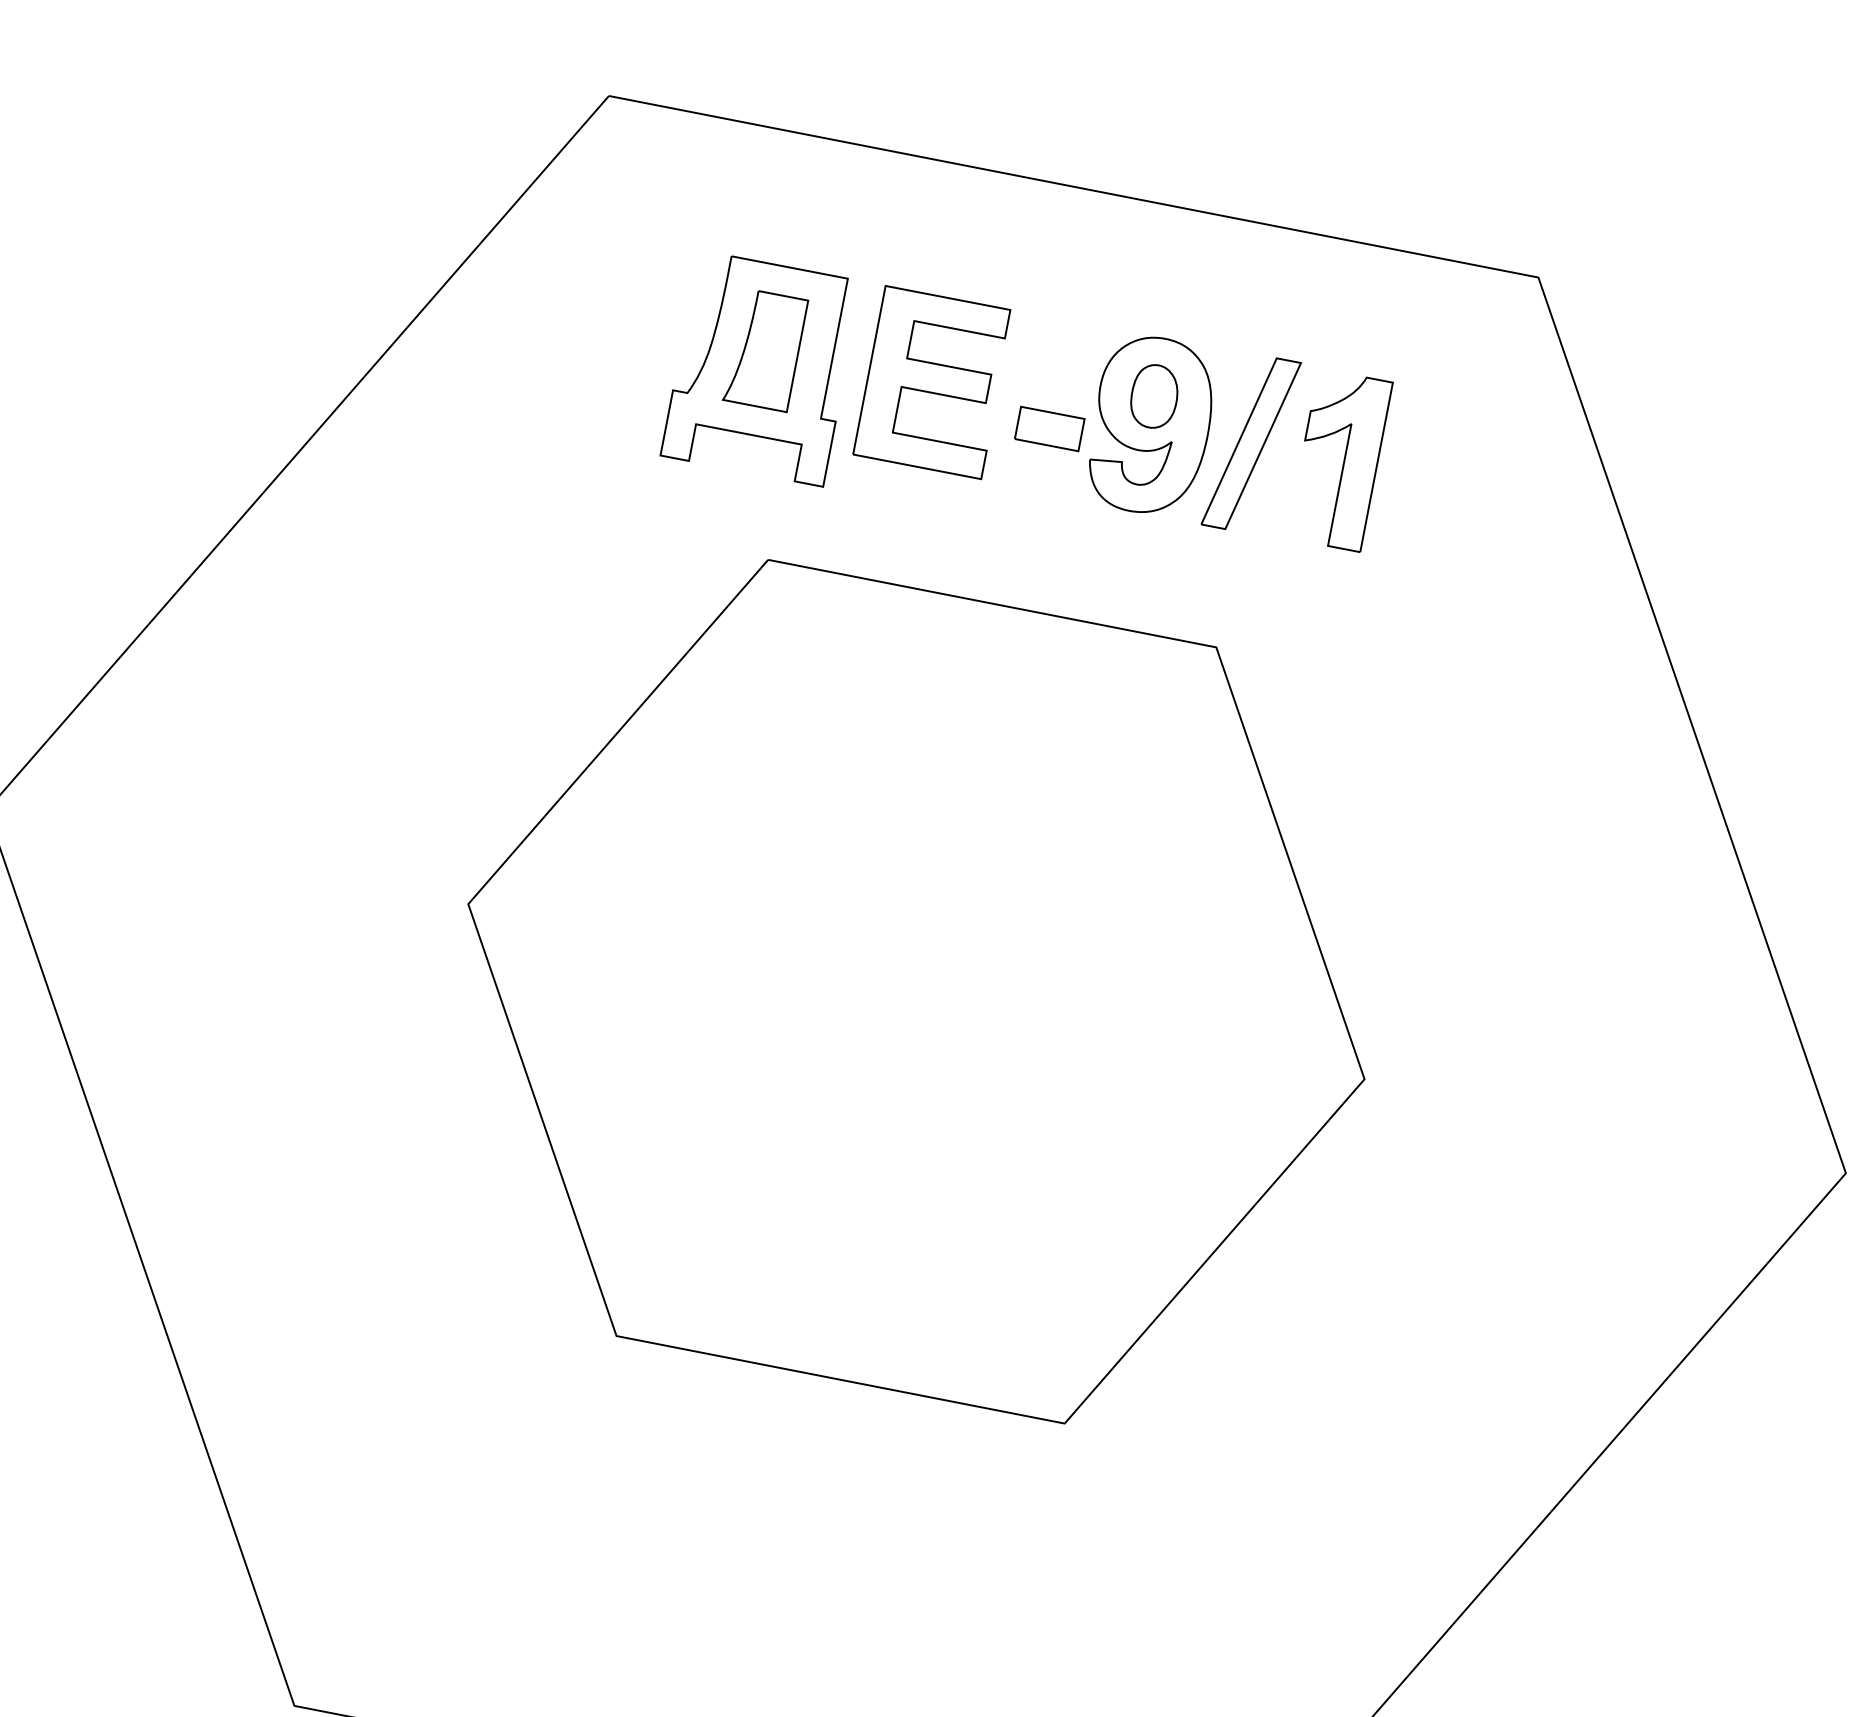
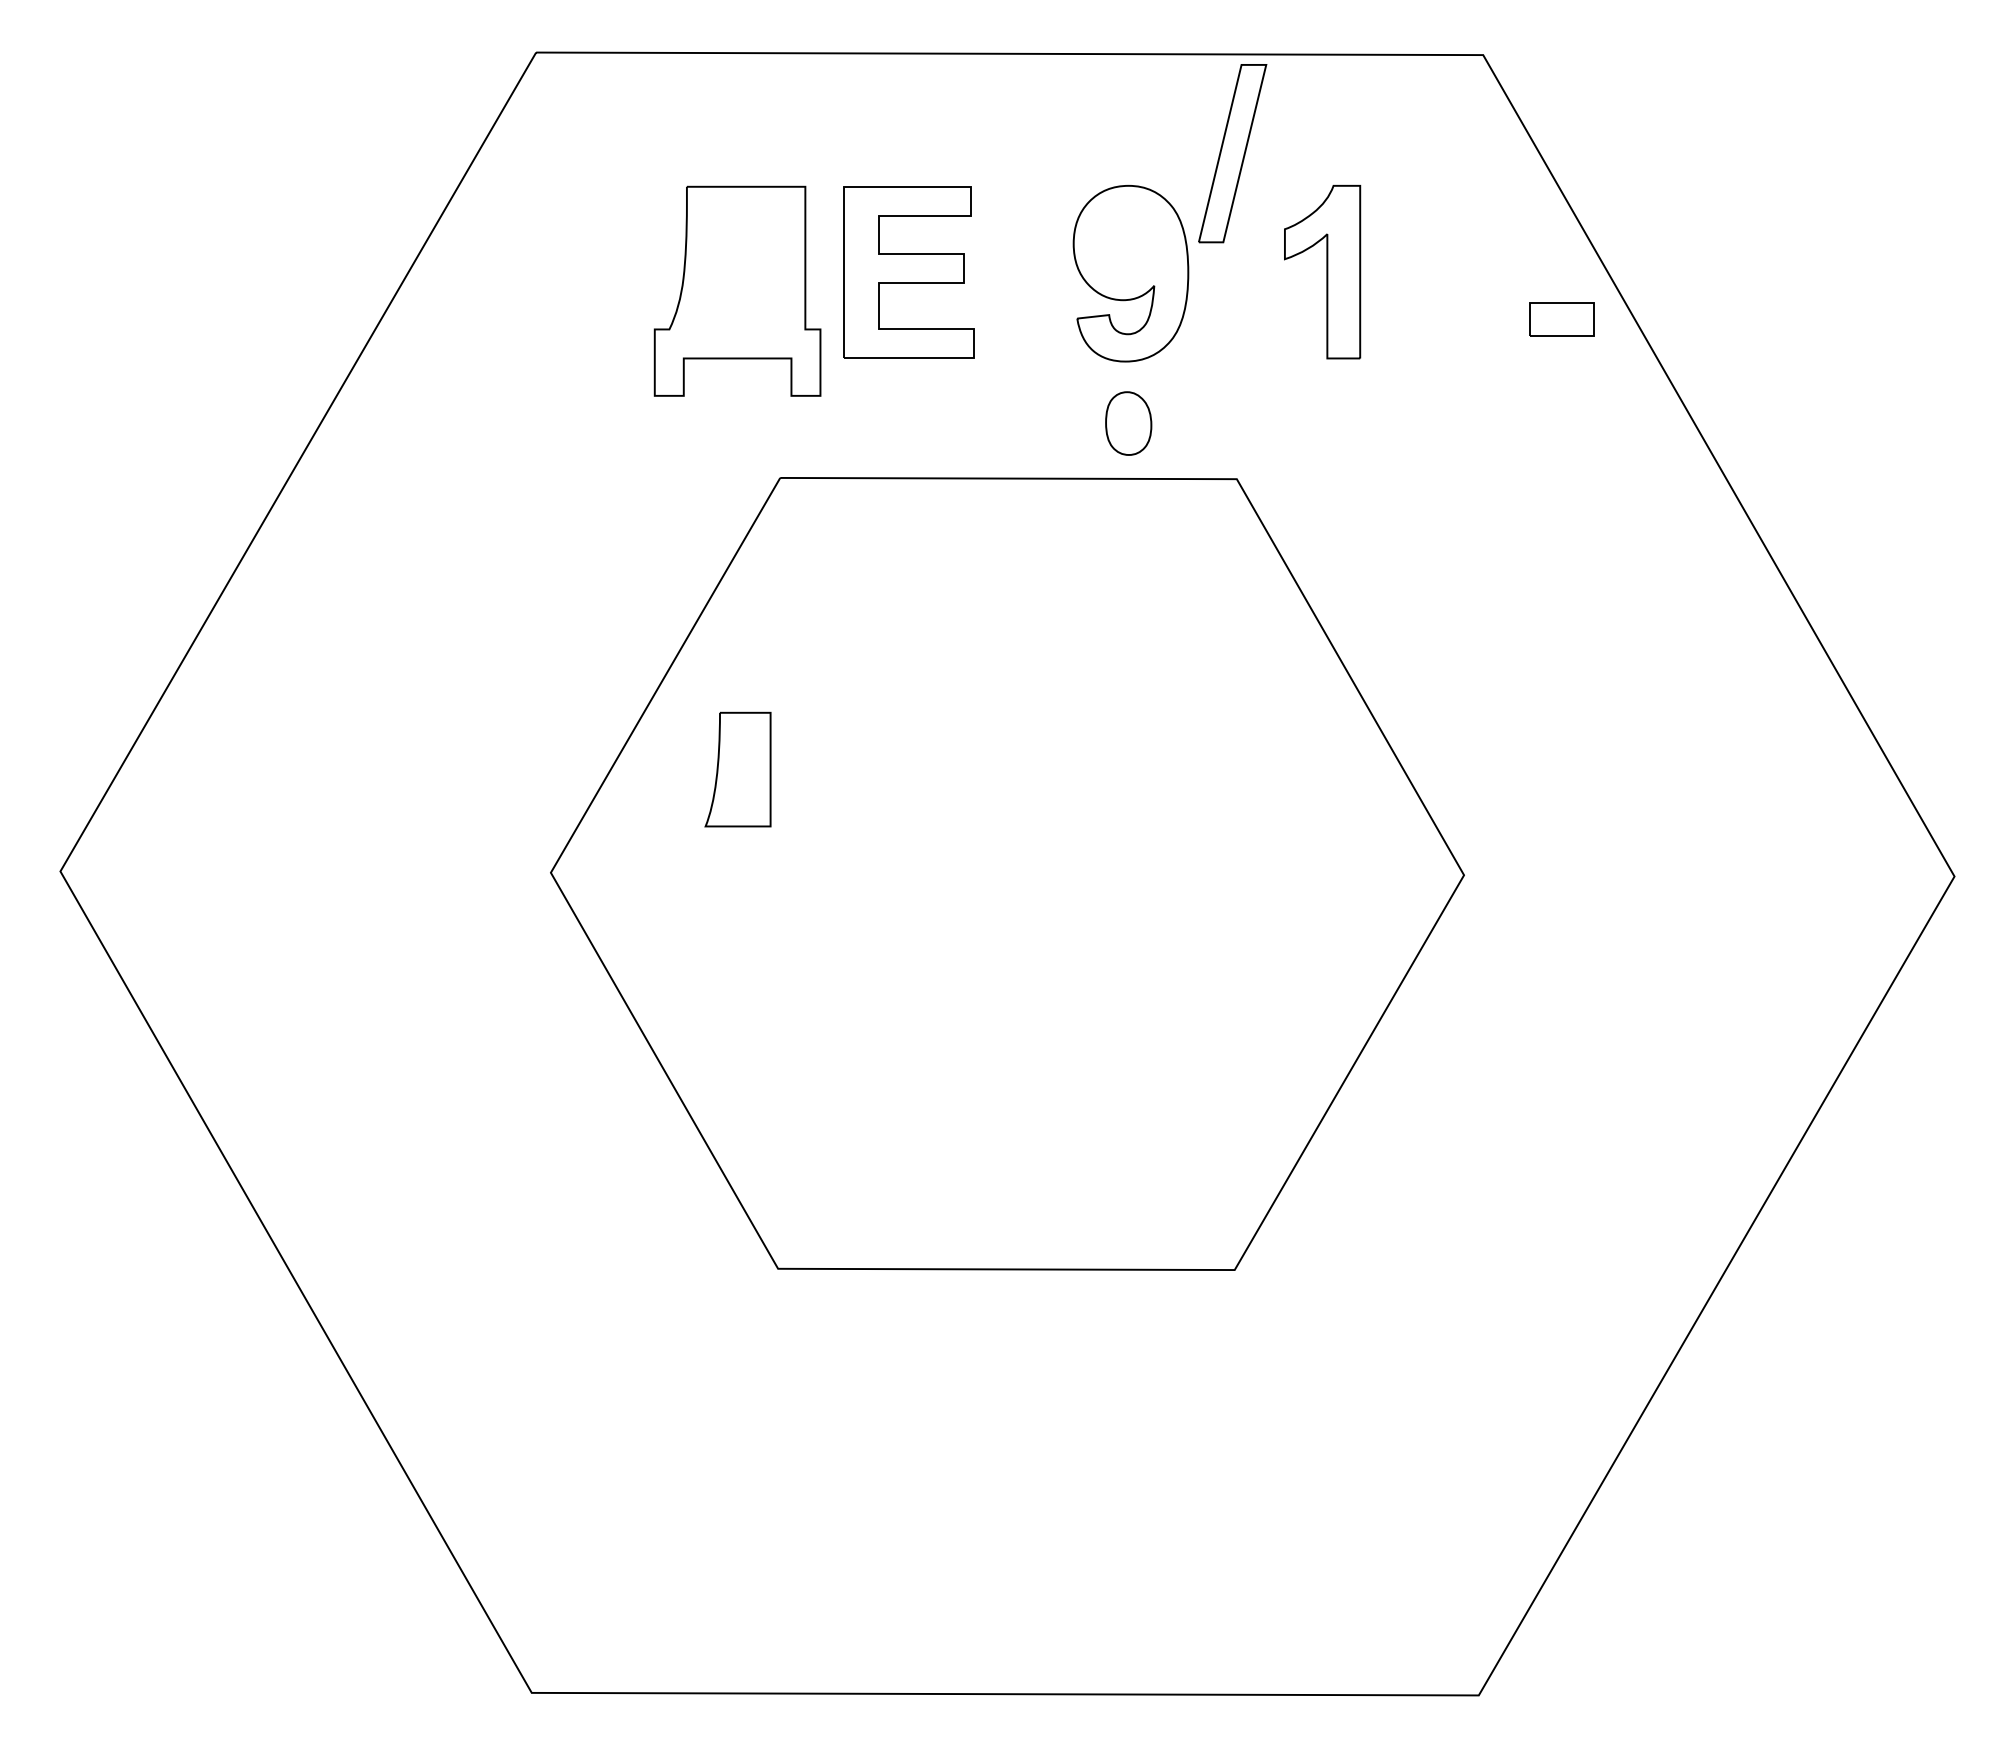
part: (765, 350) -> (737, 769), moved
part: (1154, 396) -> (1128, 423), moved
part: (1049, 429) -> (1561, 319), moved
part: (1251, 443) -> (1232, 153), moved

